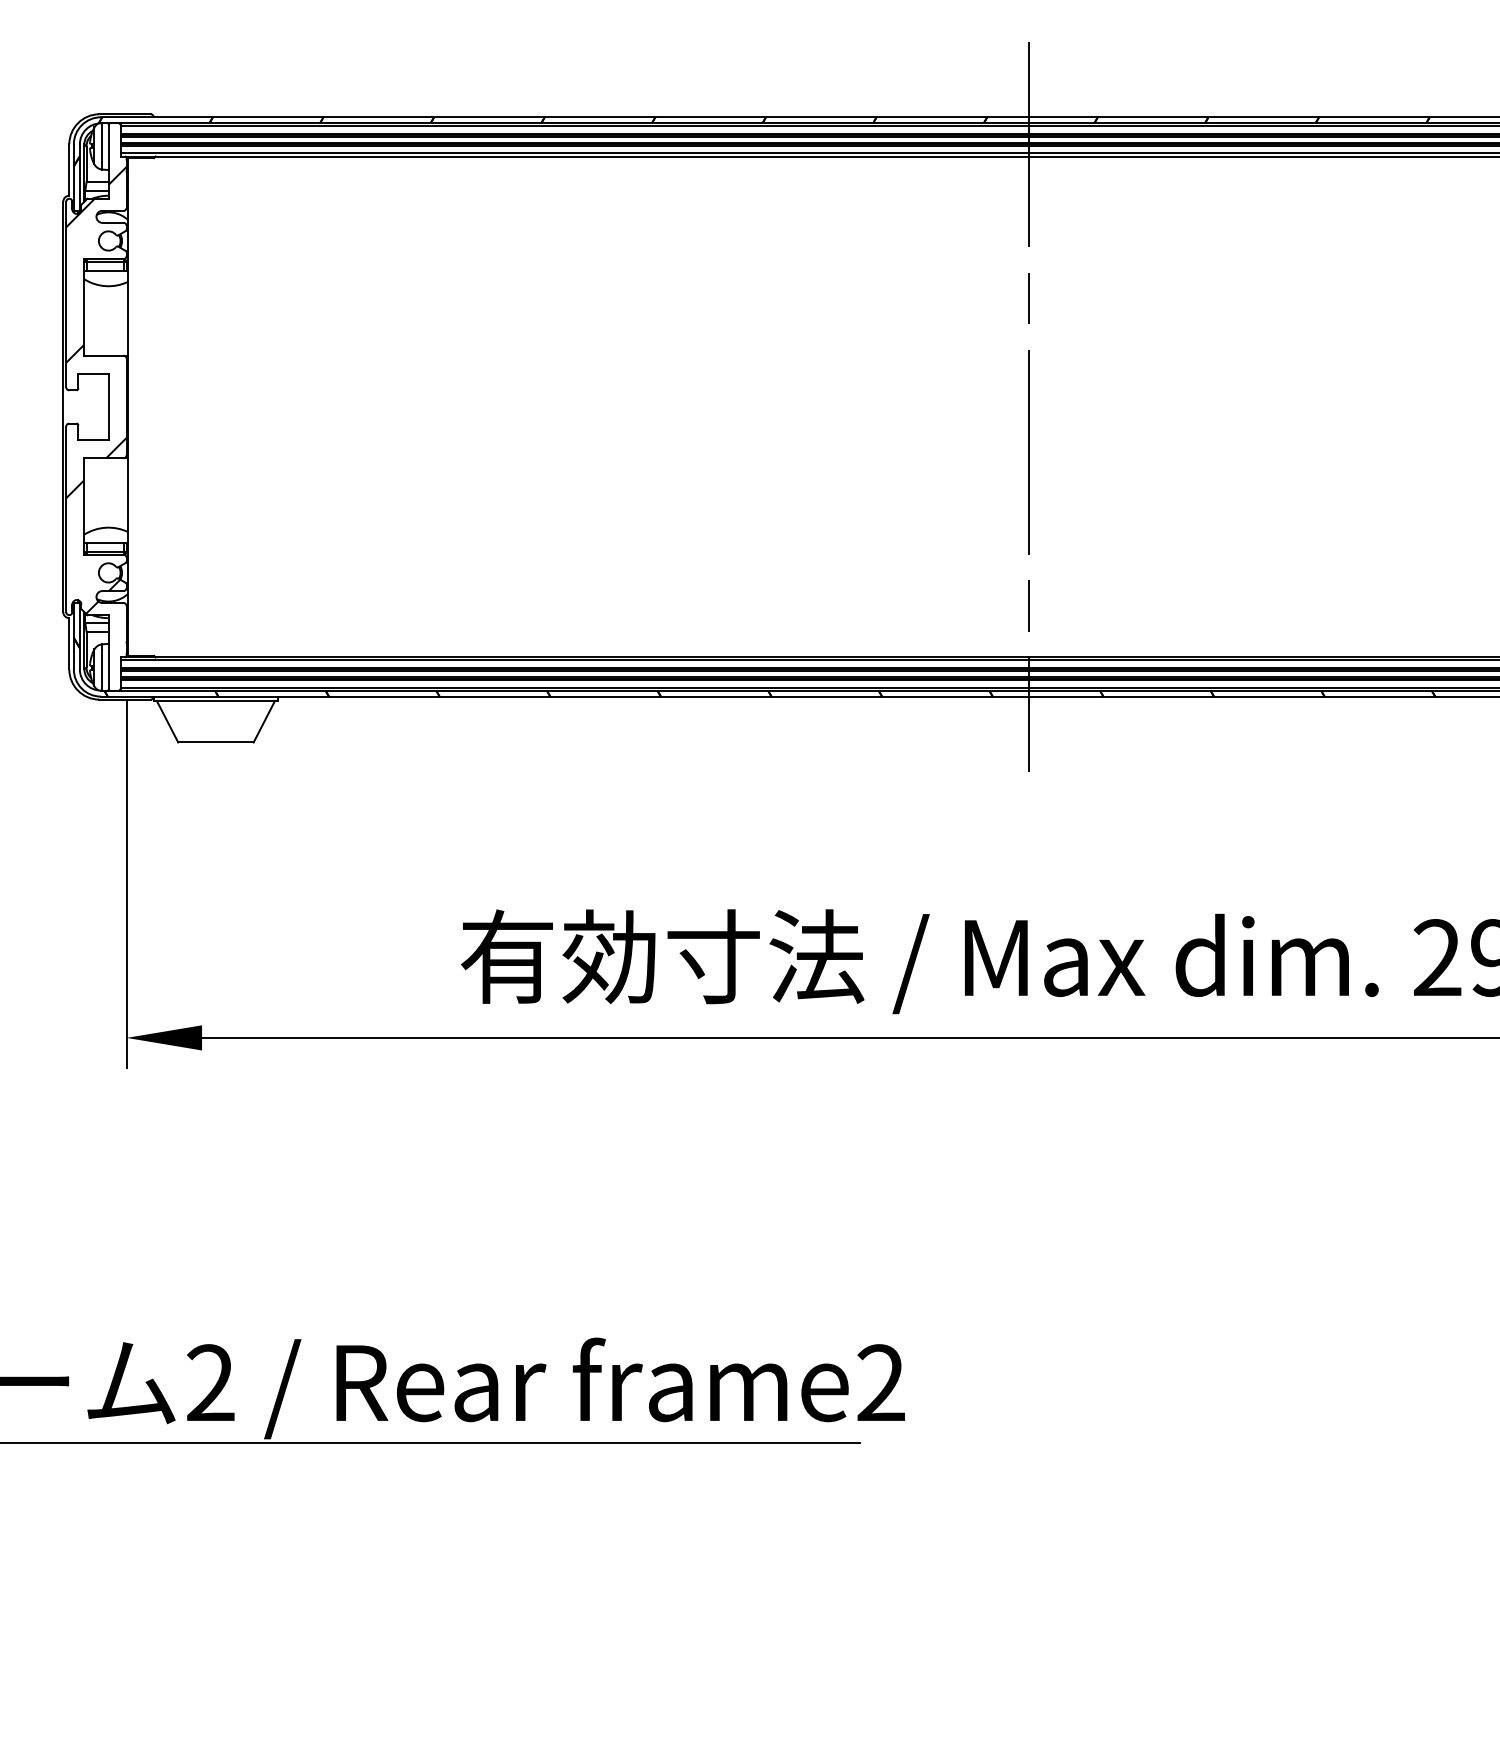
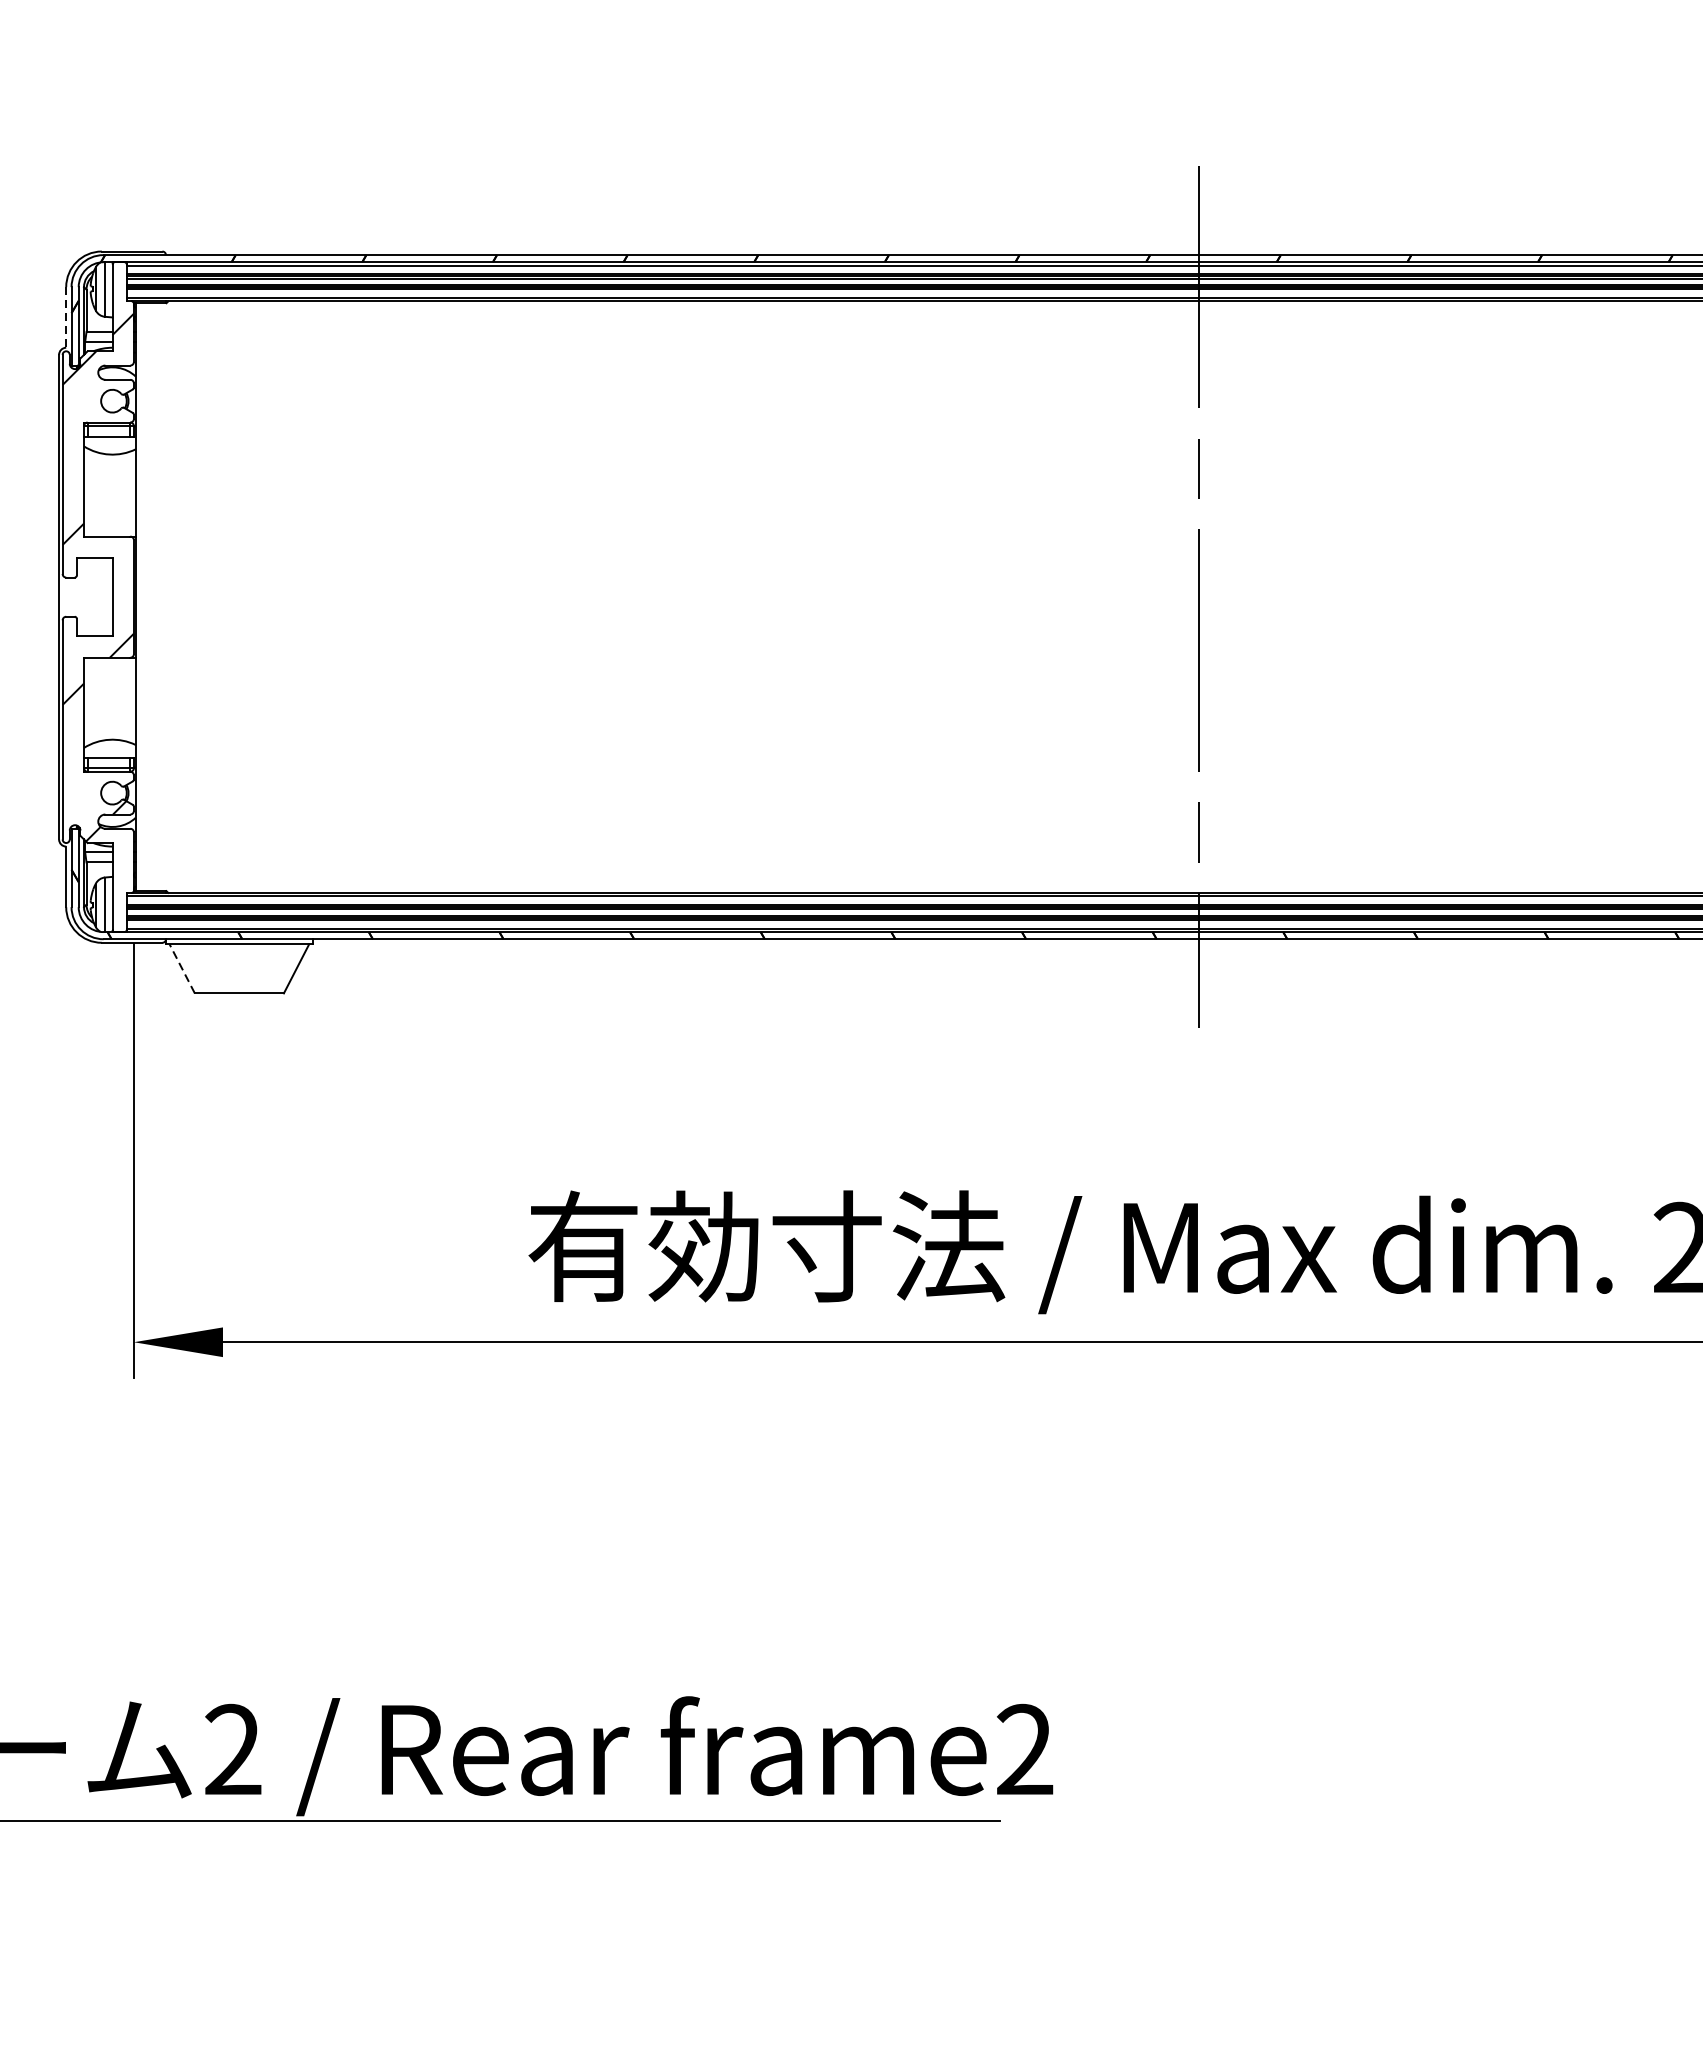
line: (69, 170) -> (66, 317), solid -> dashed
line: (167, 721) -> (182, 968), solid -> dashed

